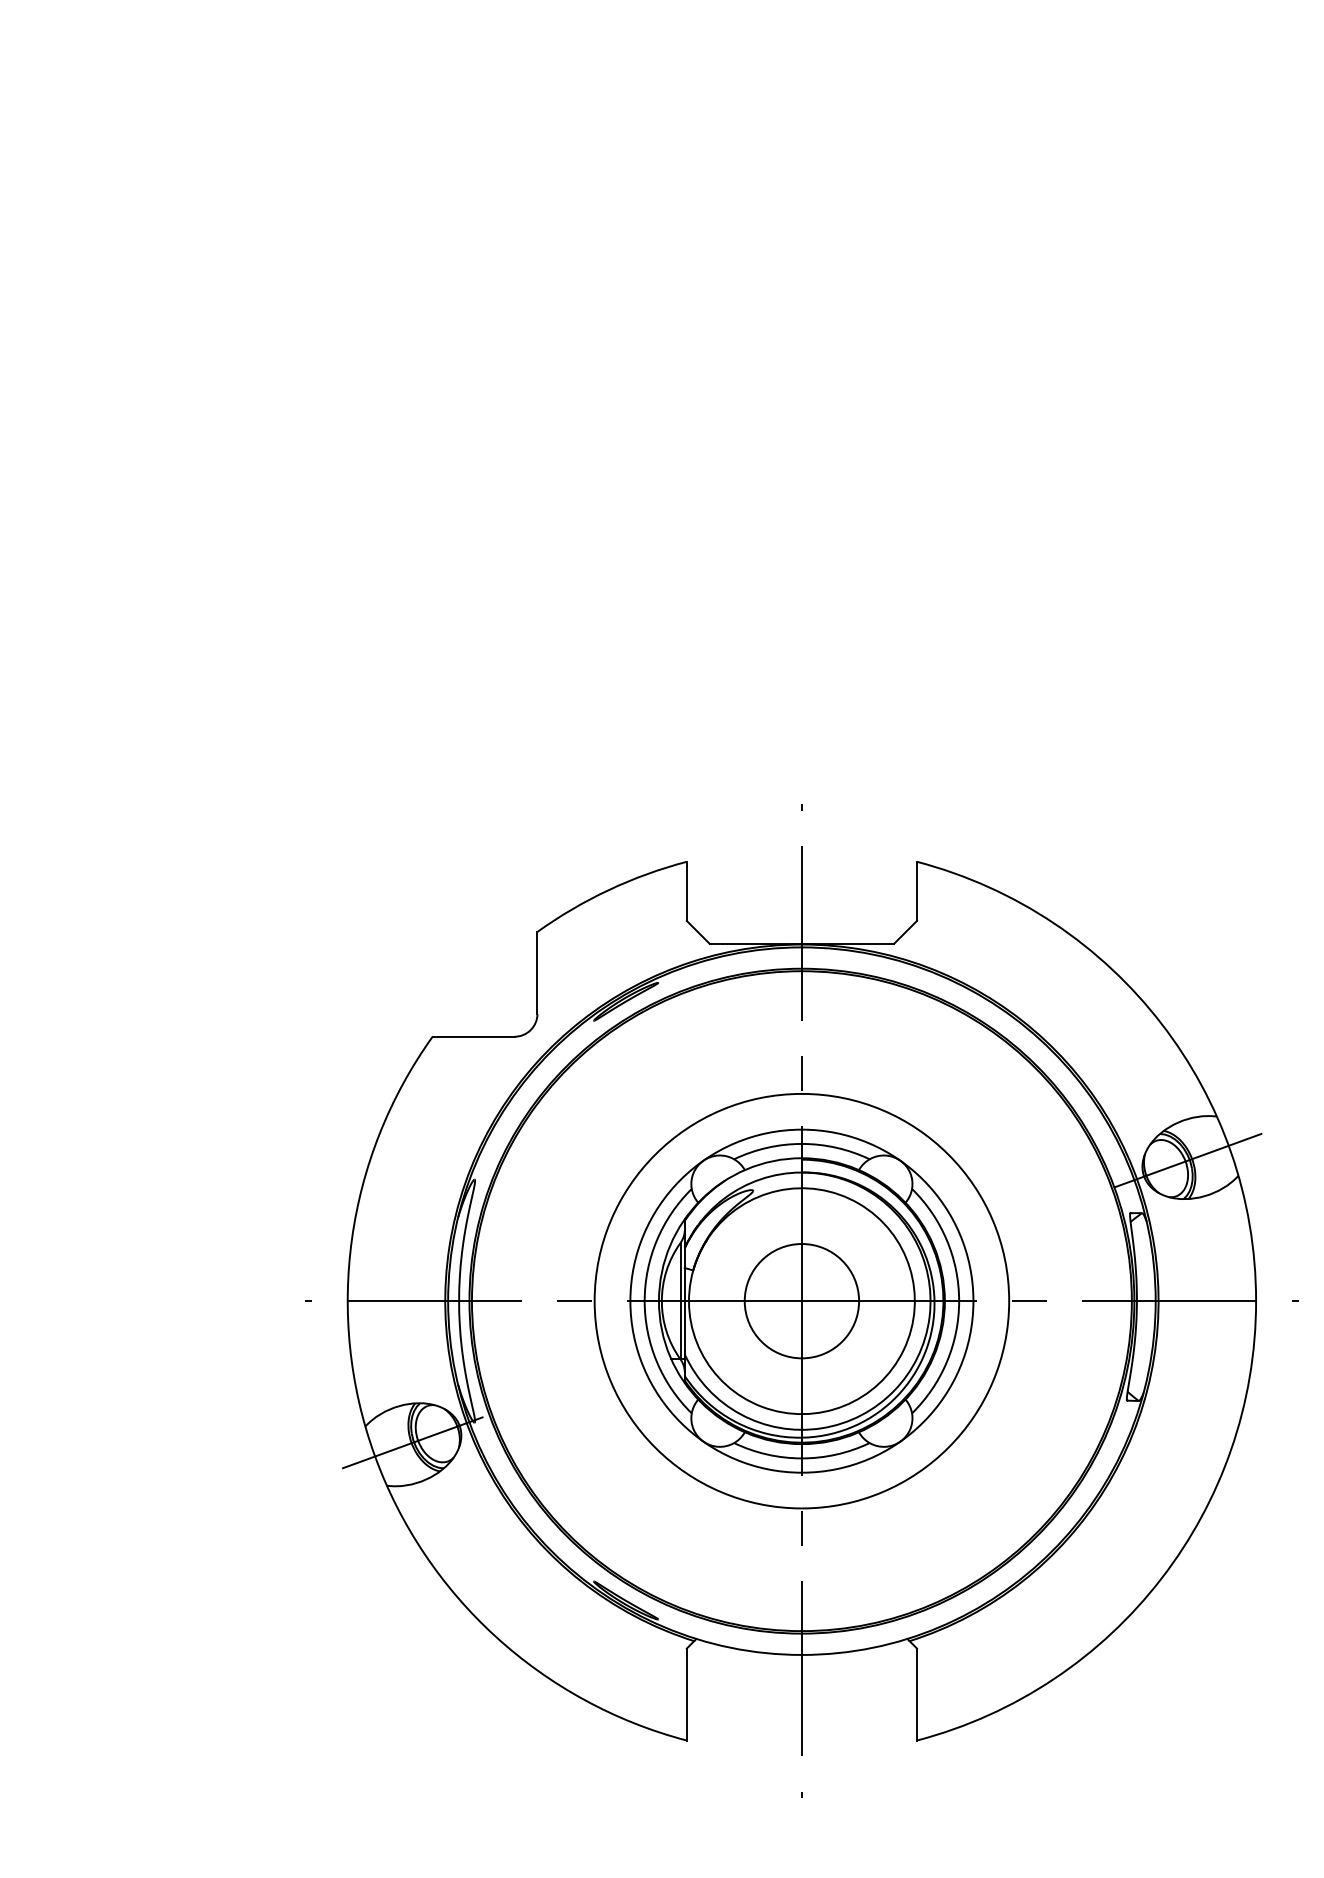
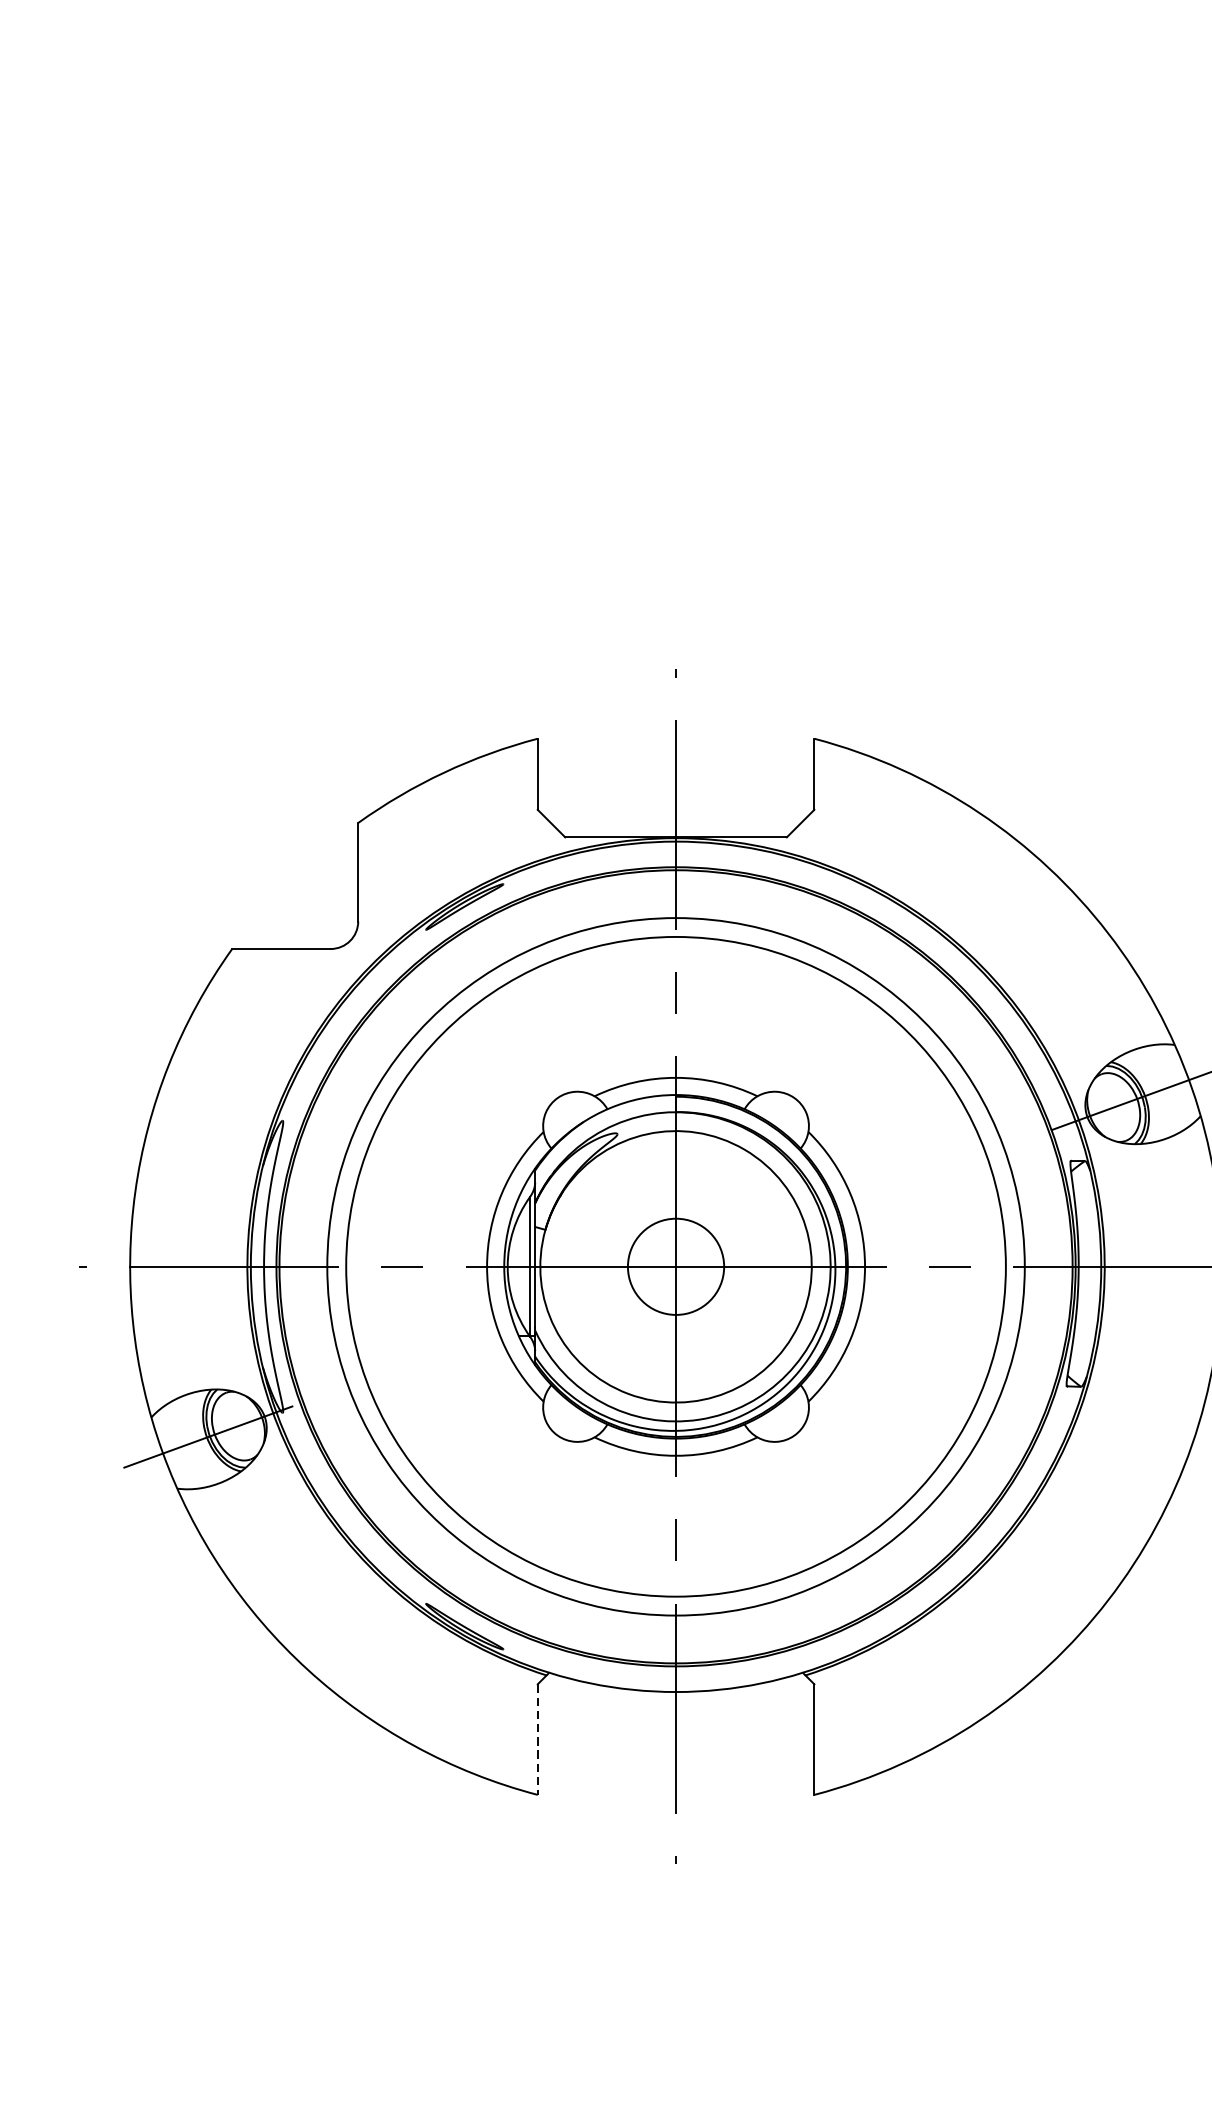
circle: (801, 1300) -> (675, 1266), size x1.4
circle: (801, 1300) -> (675, 1266), size x1.6
circle: (801, 1301) -> (675, 1267), size x0.7
line: (686, 1695) -> (537, 1740), solid -> dashed

